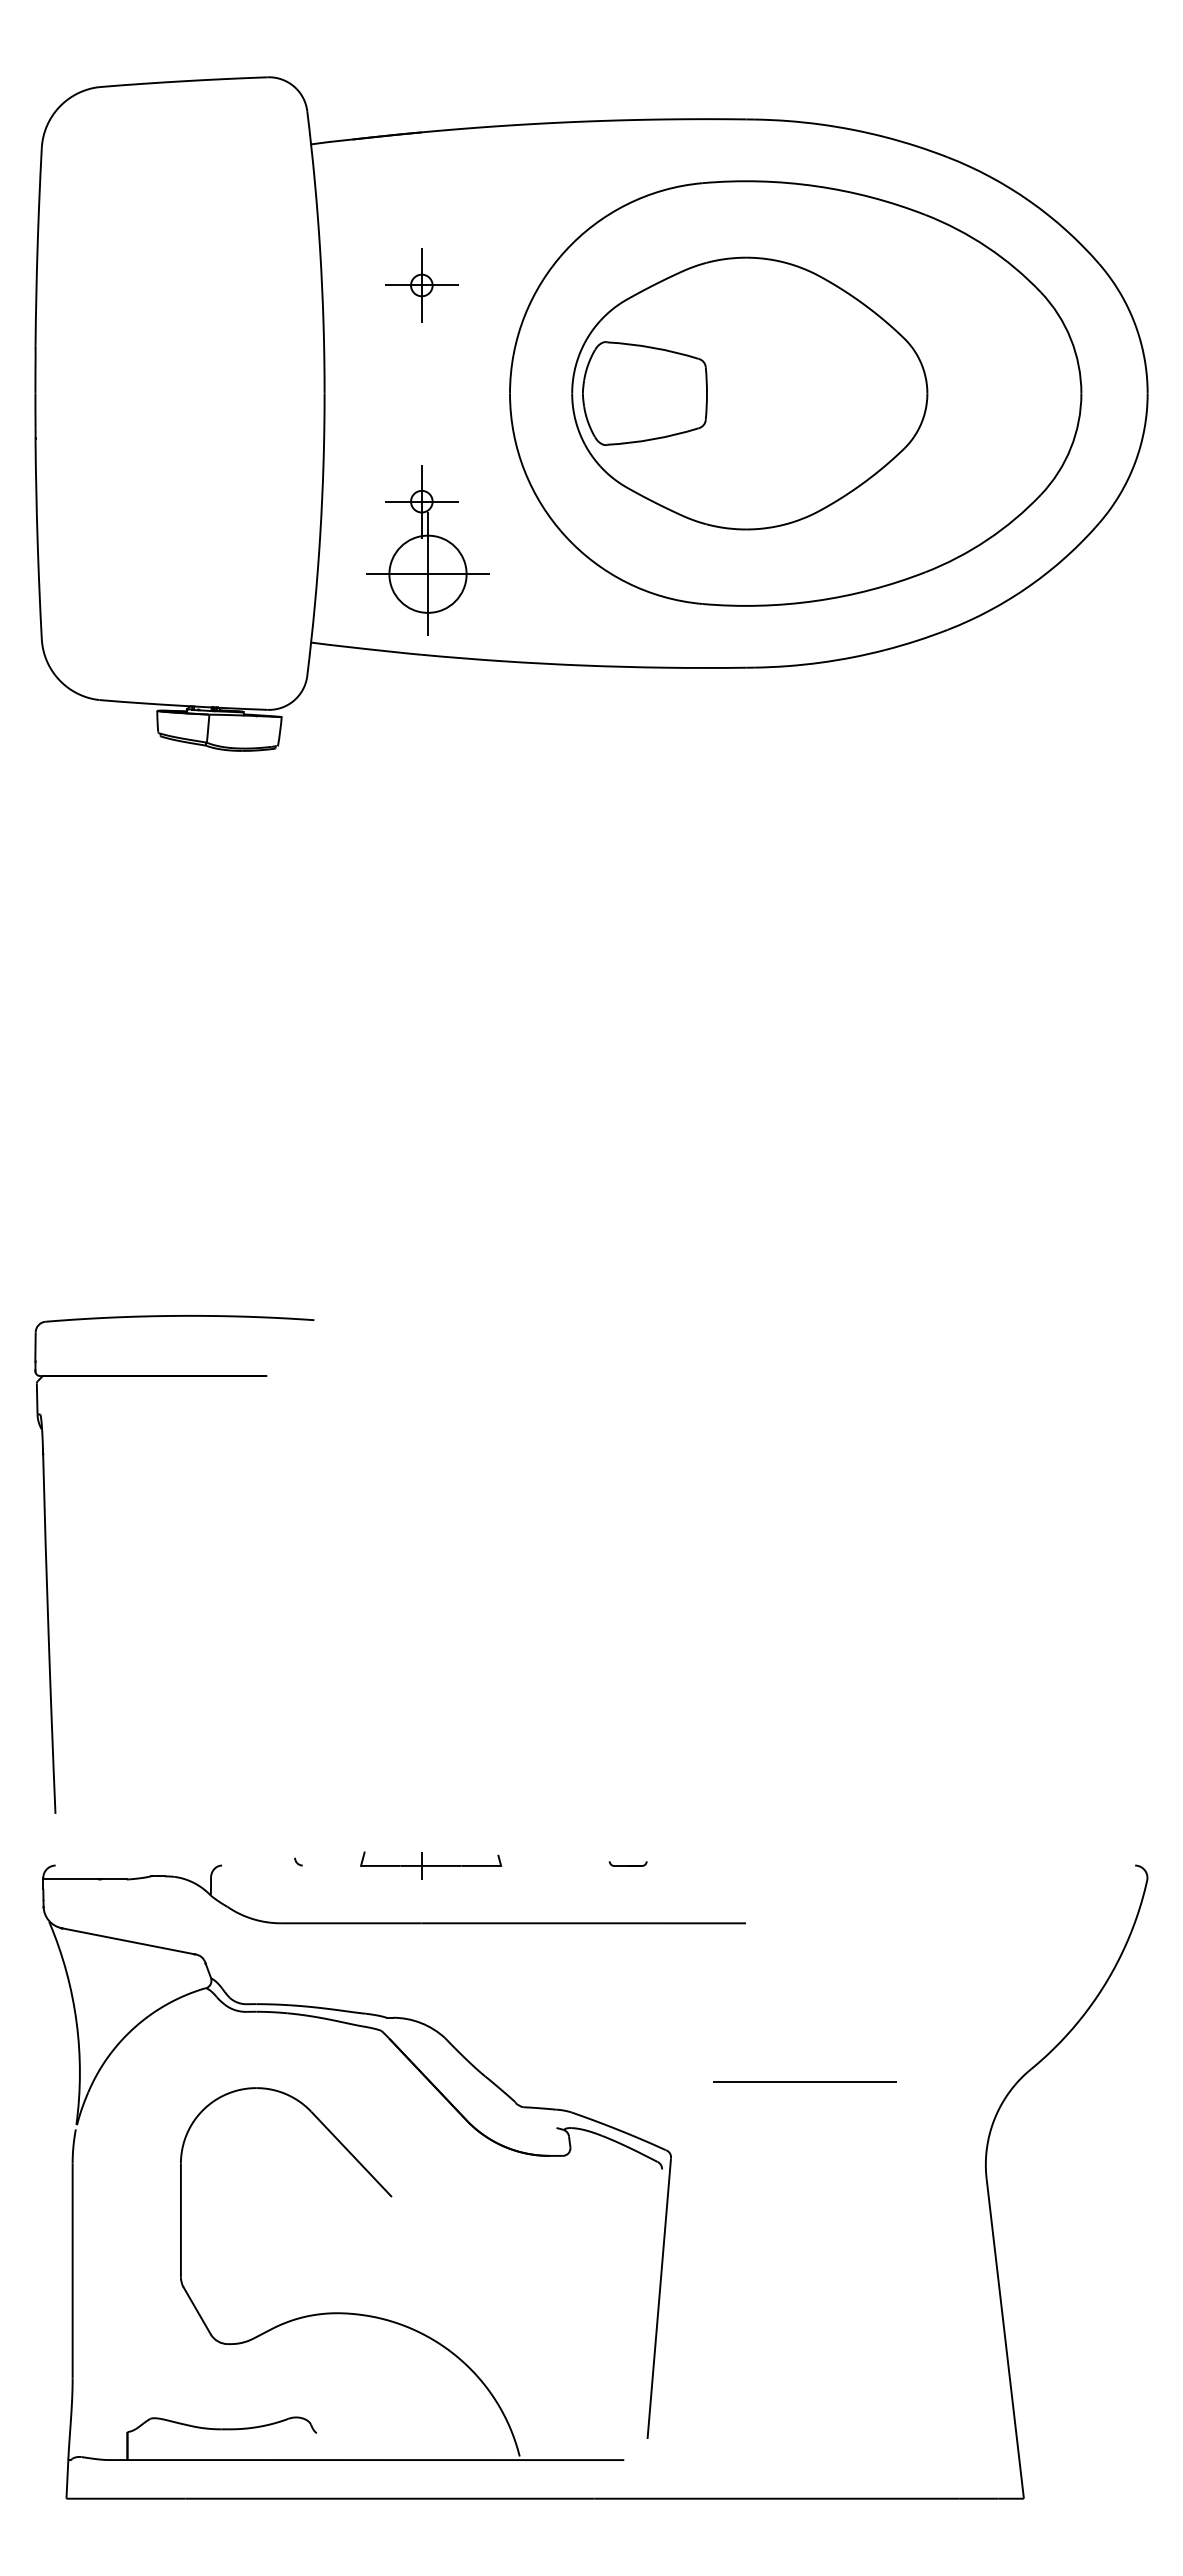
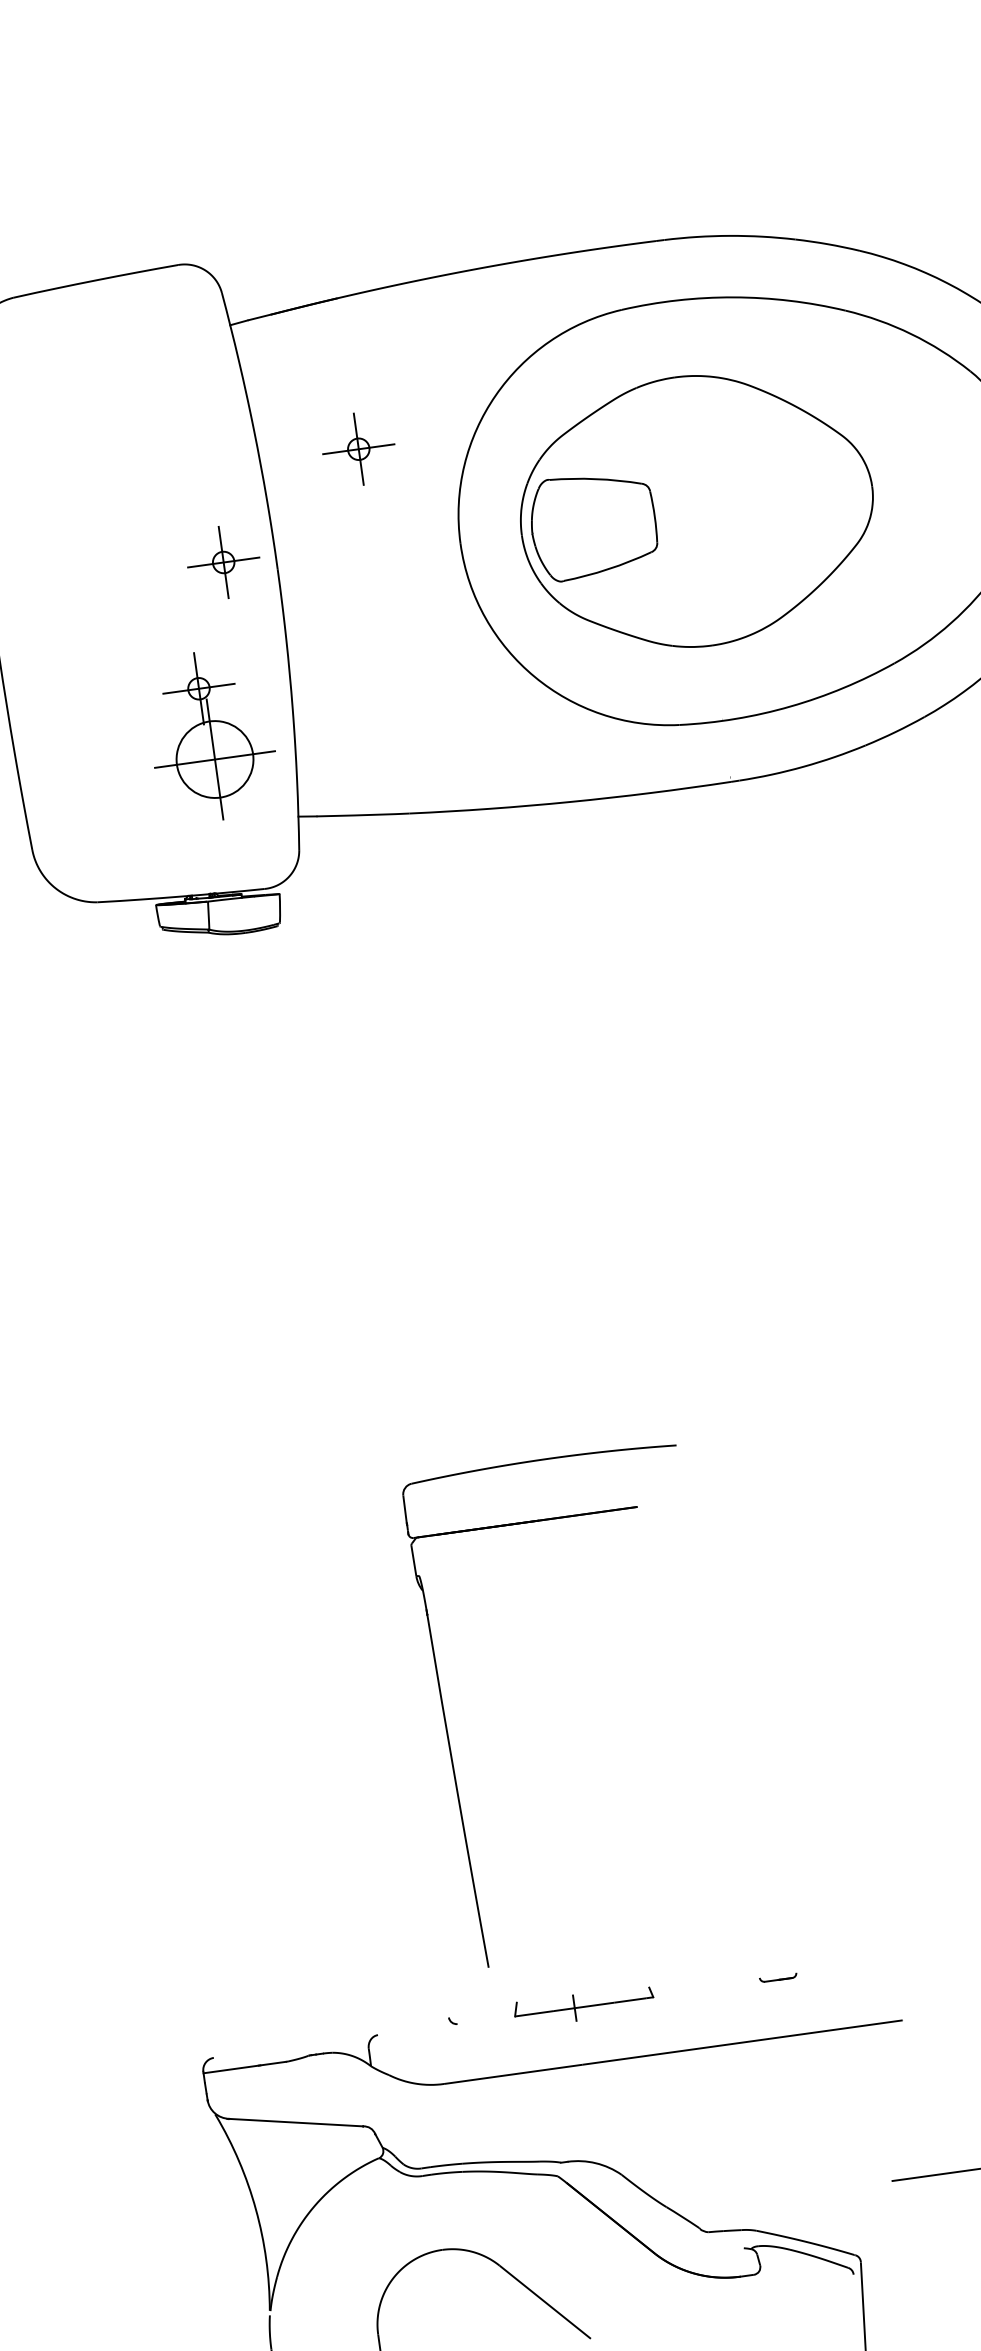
part: (271, 379) -> (223, 562), added
part: (427, 550) -> (211, 736), moved
part: (47, 1564) -> (446, 1722), moved

